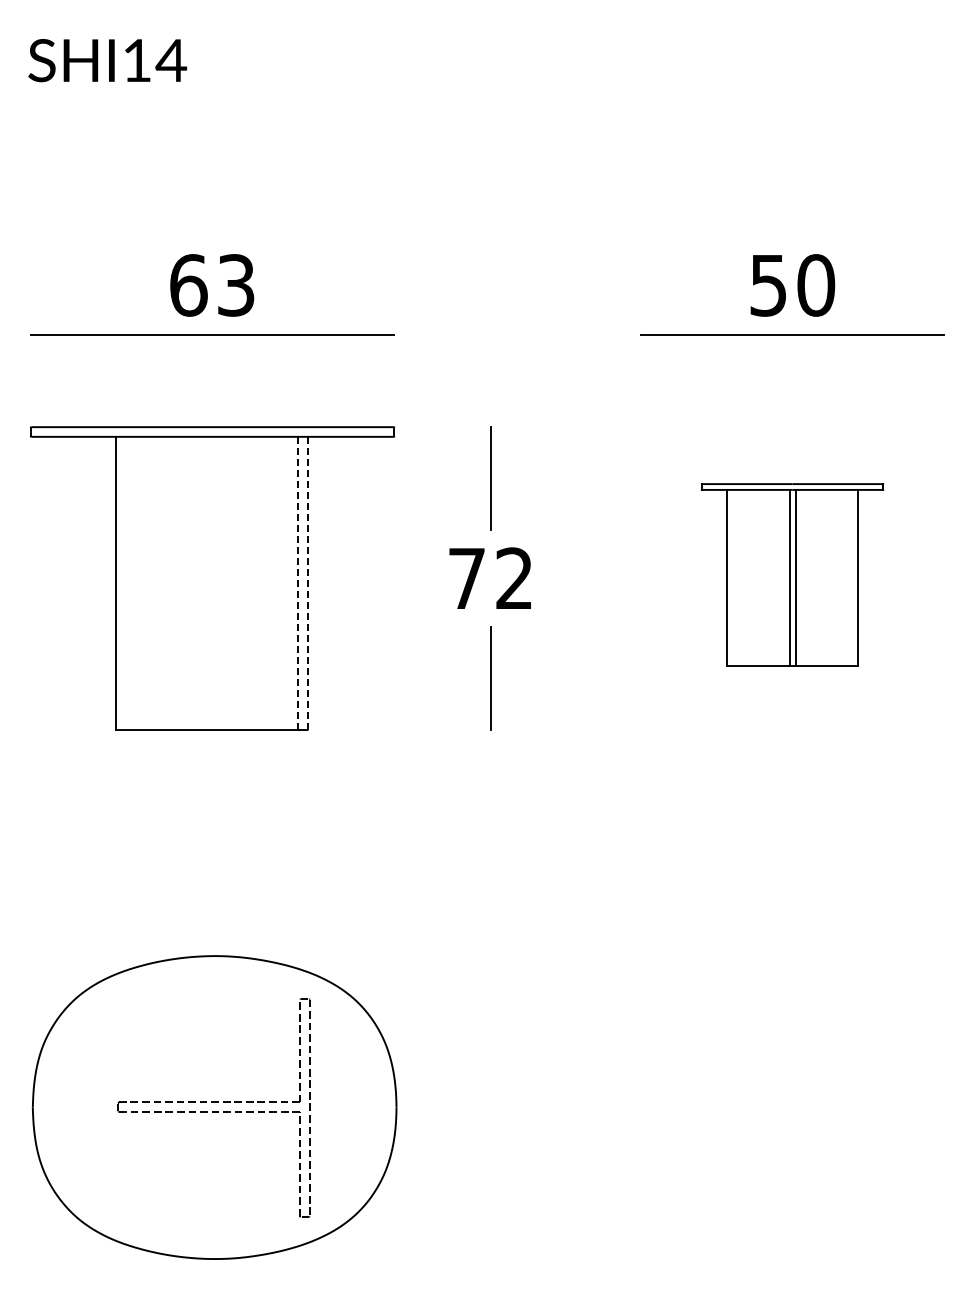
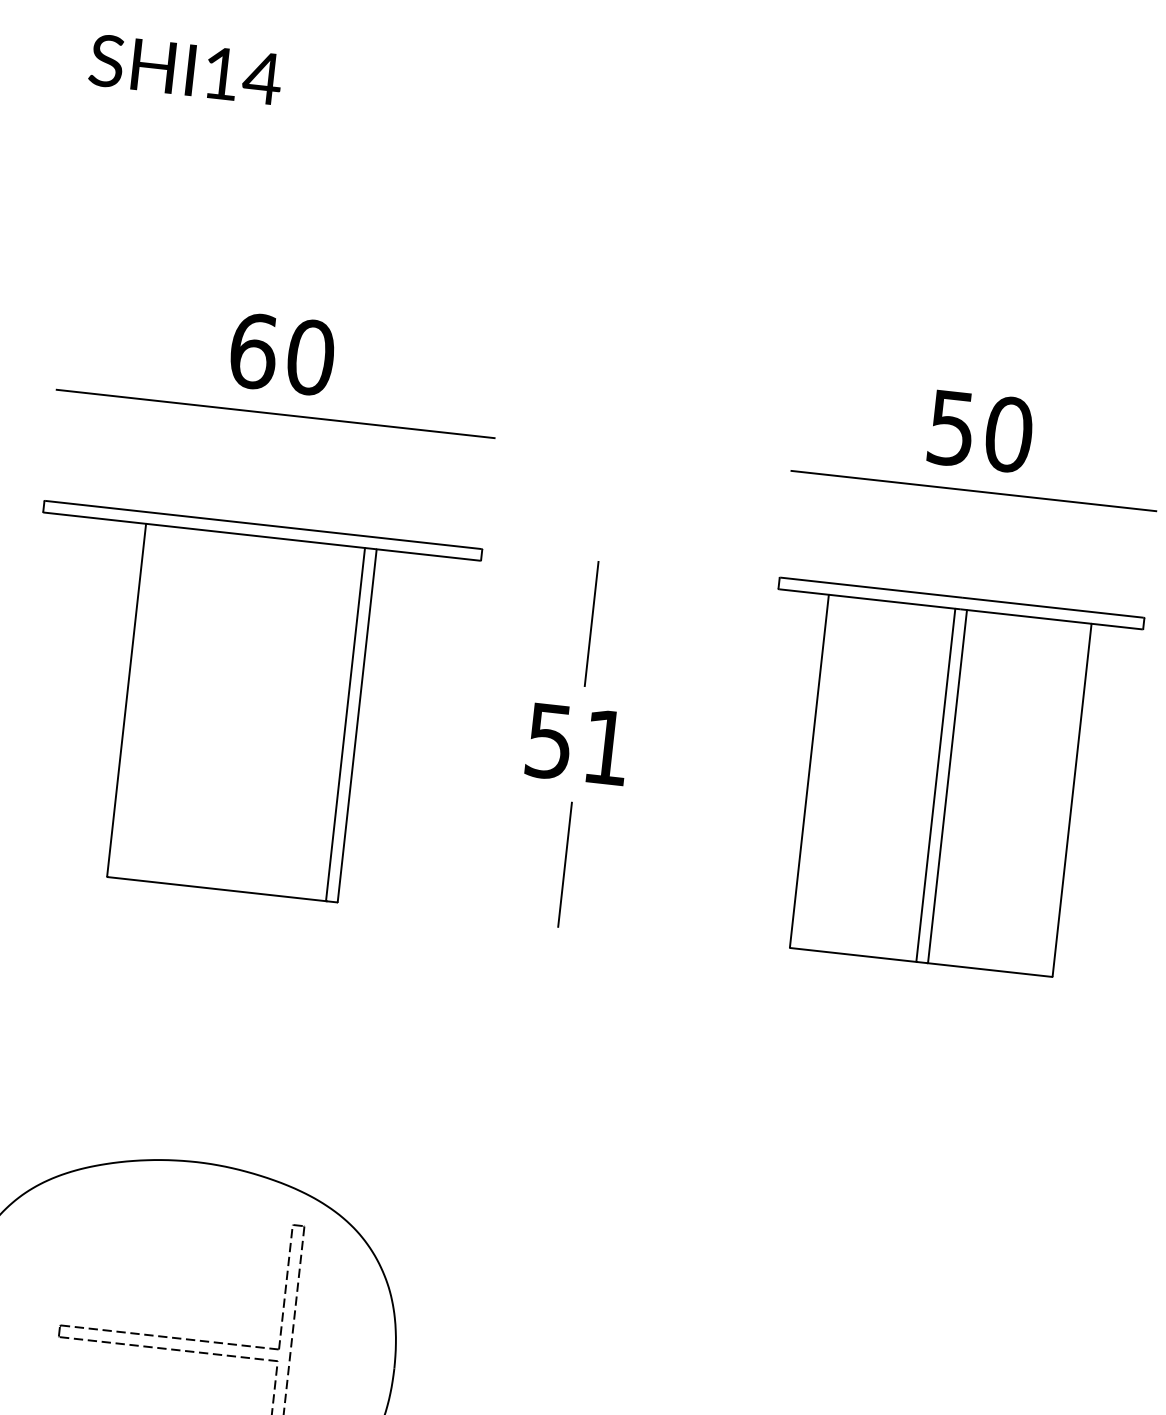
text: (236, 285) -> (311, 357), 63 -> 60
part: (792, 574) -> (941, 779), size x1.67
text: (490, 578) -> (577, 744), 72 -> 51
line: (307, 583) -> (356, 725), dashed -> solid
line: (298, 584) -> (345, 725), dashed -> solid

